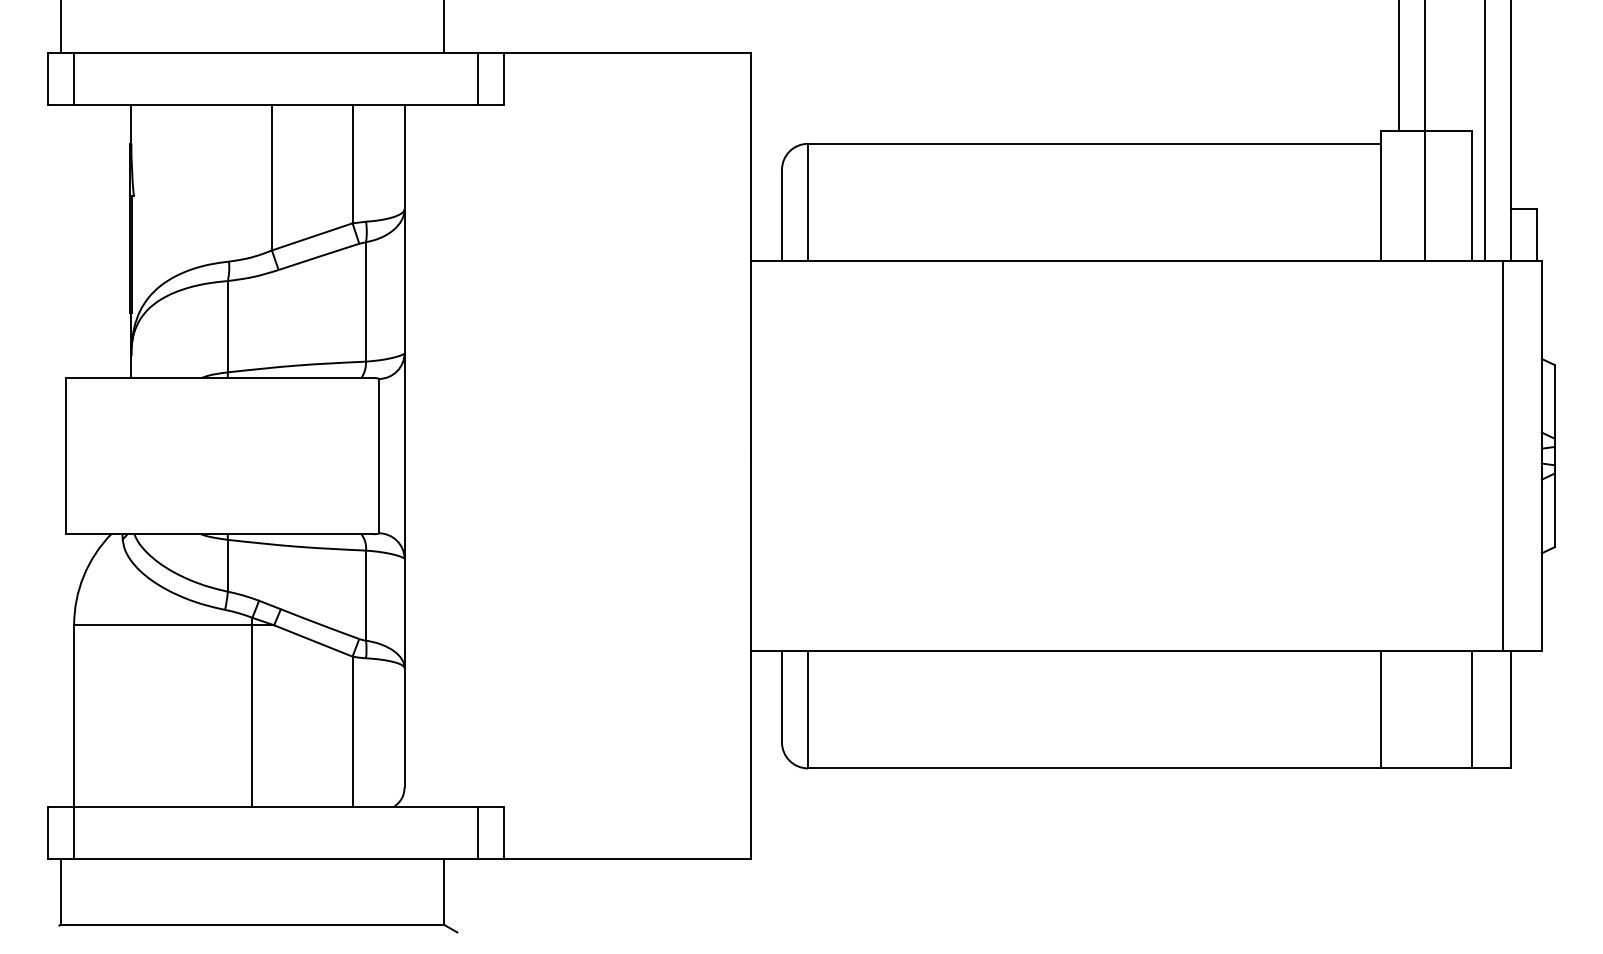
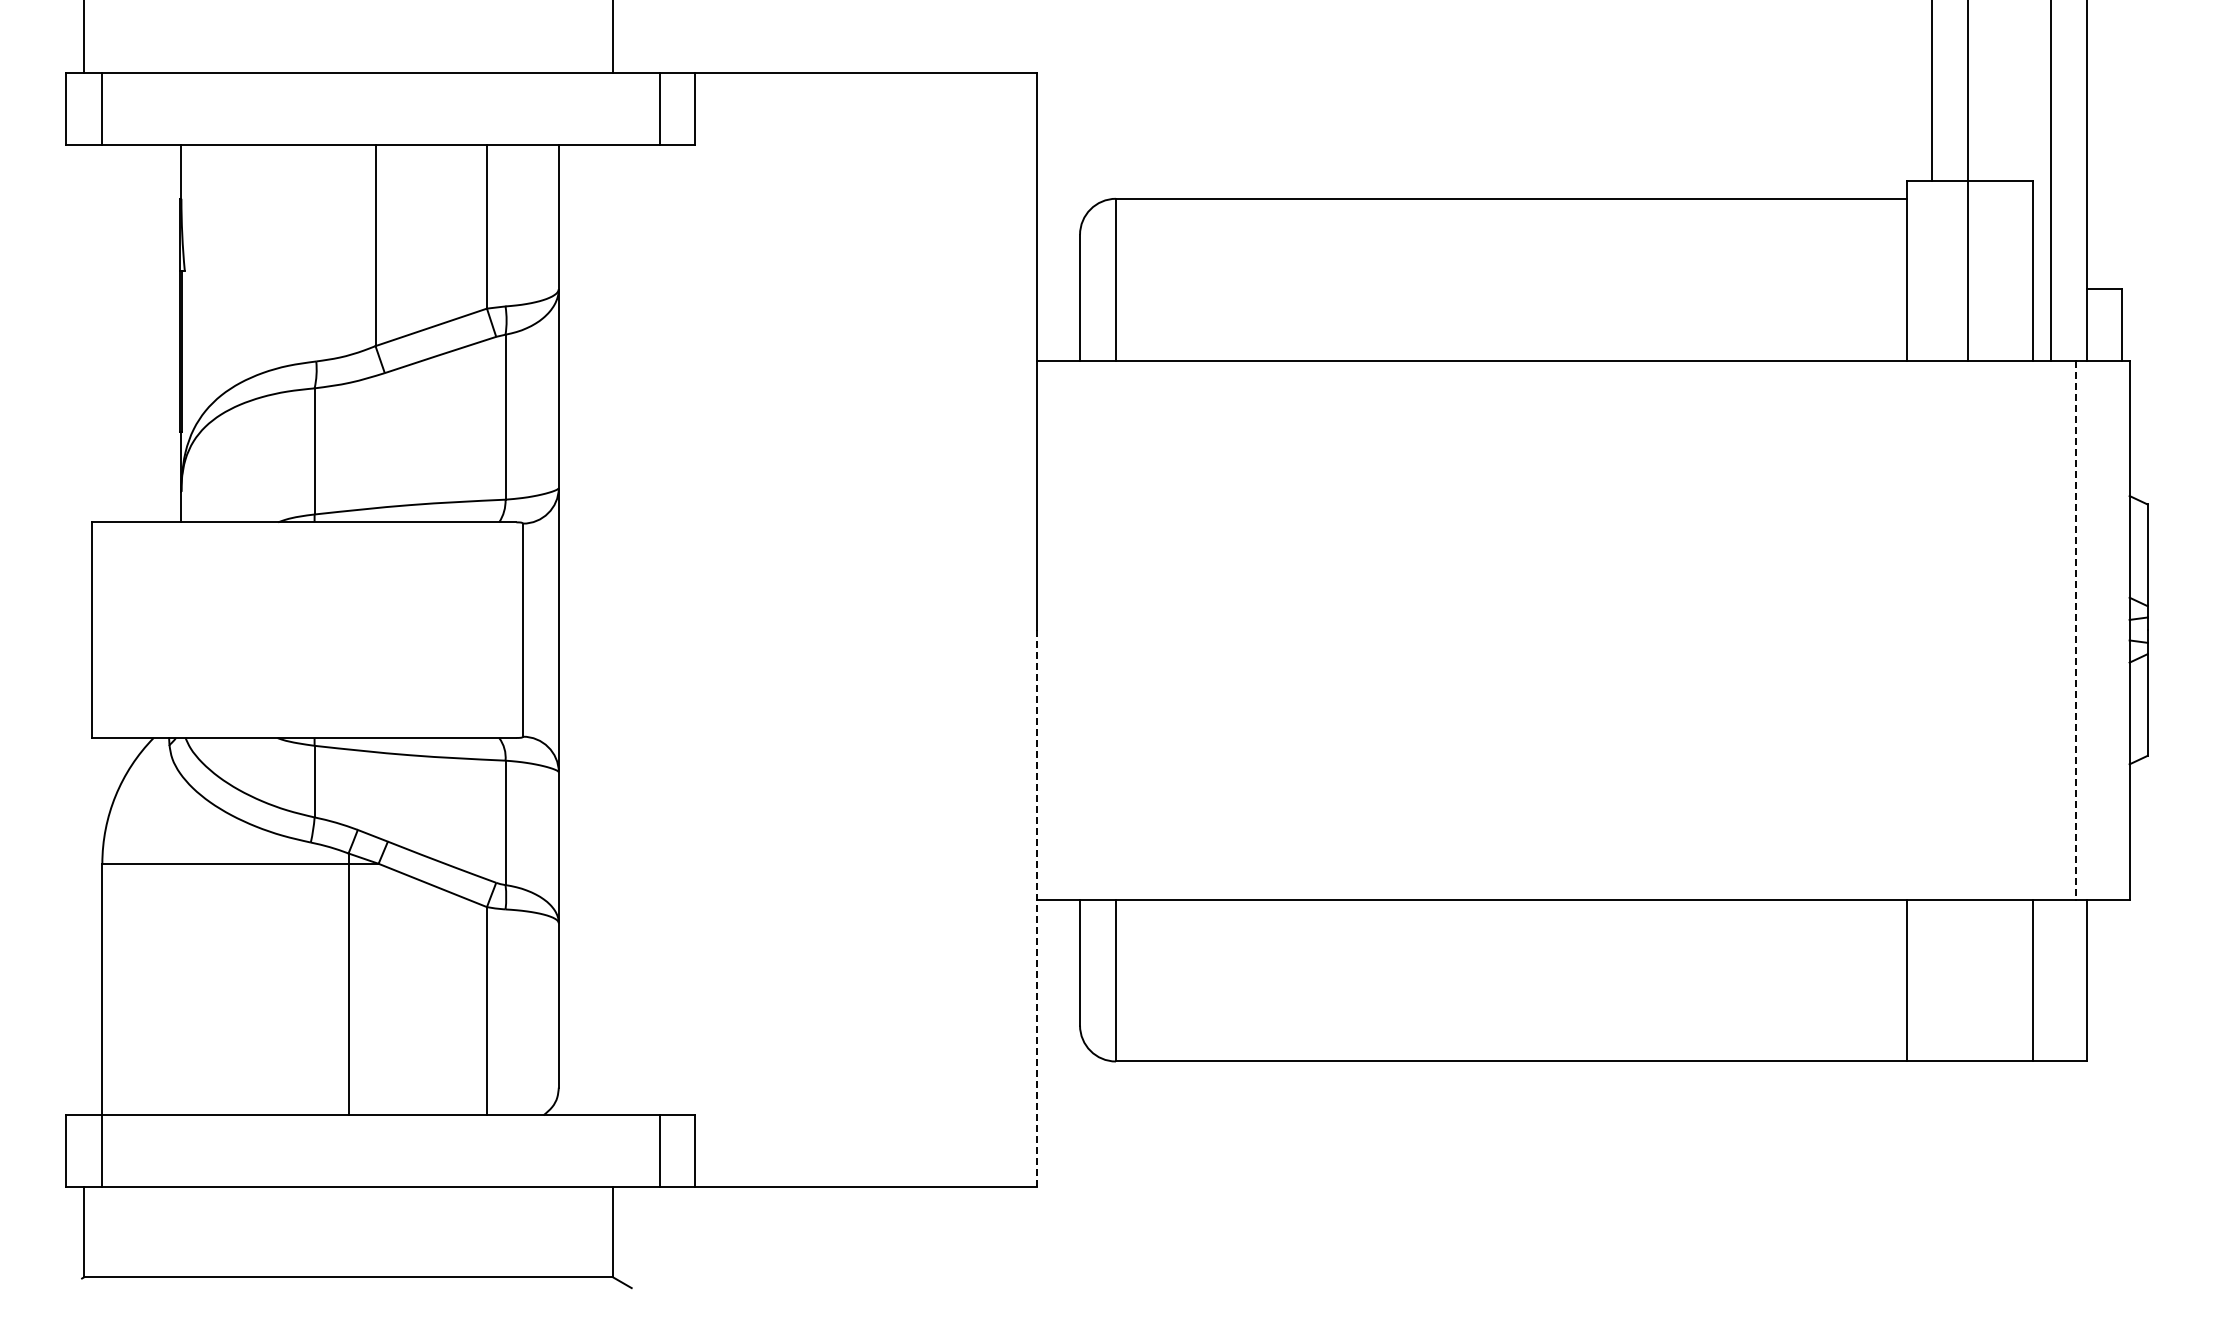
line: (1502, 456) -> (2075, 630), solid -> dashed
line: (750, 657) -> (1036, 908), solid -> dashed

